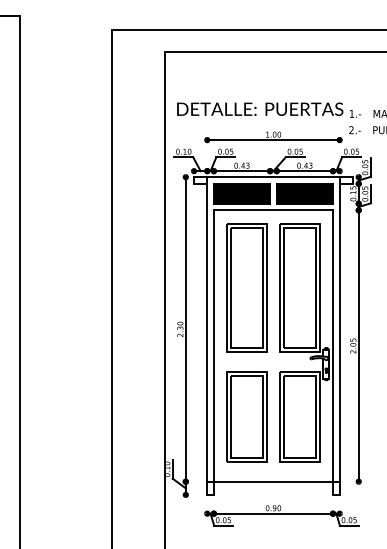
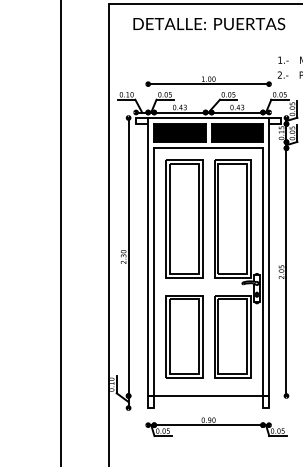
text: (260, 108) -> (209, 23), moved

